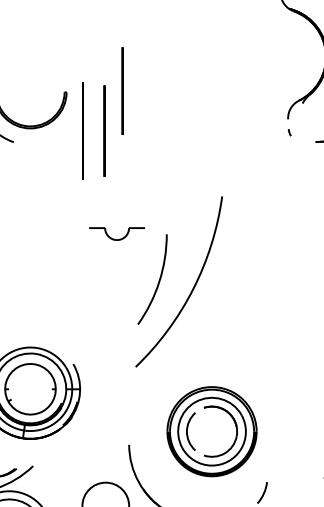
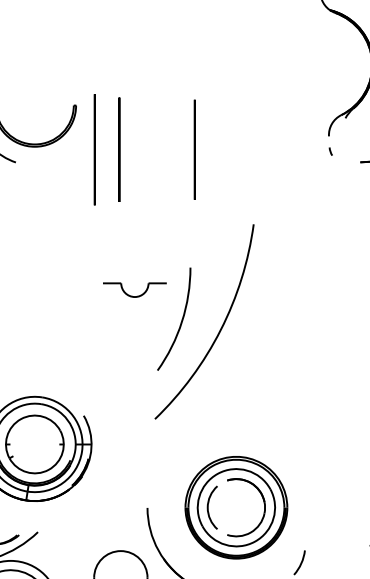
circle: (122, 90) -> (194, 149), moved
part: (116, 233) -> (134, 289), moved
part: (211, 431) -> (235, 507), moved

